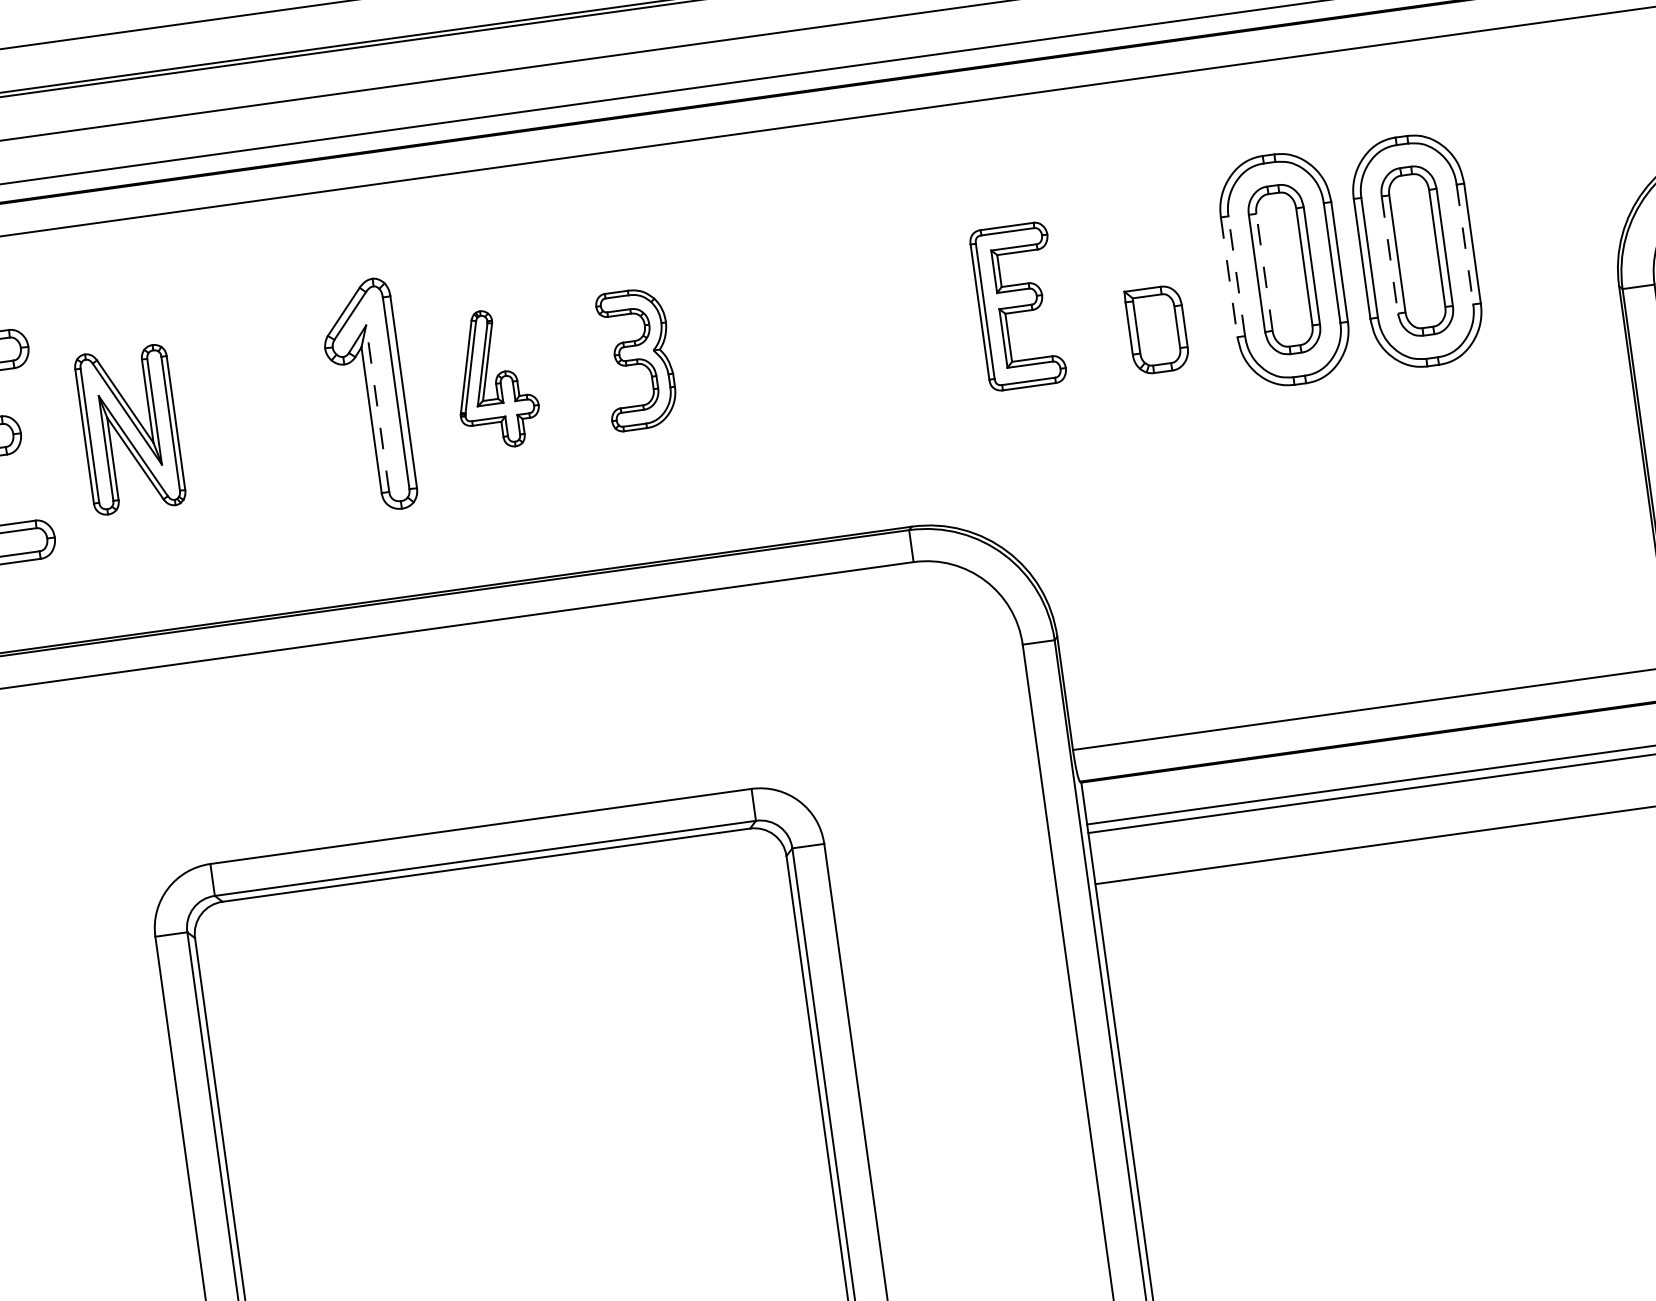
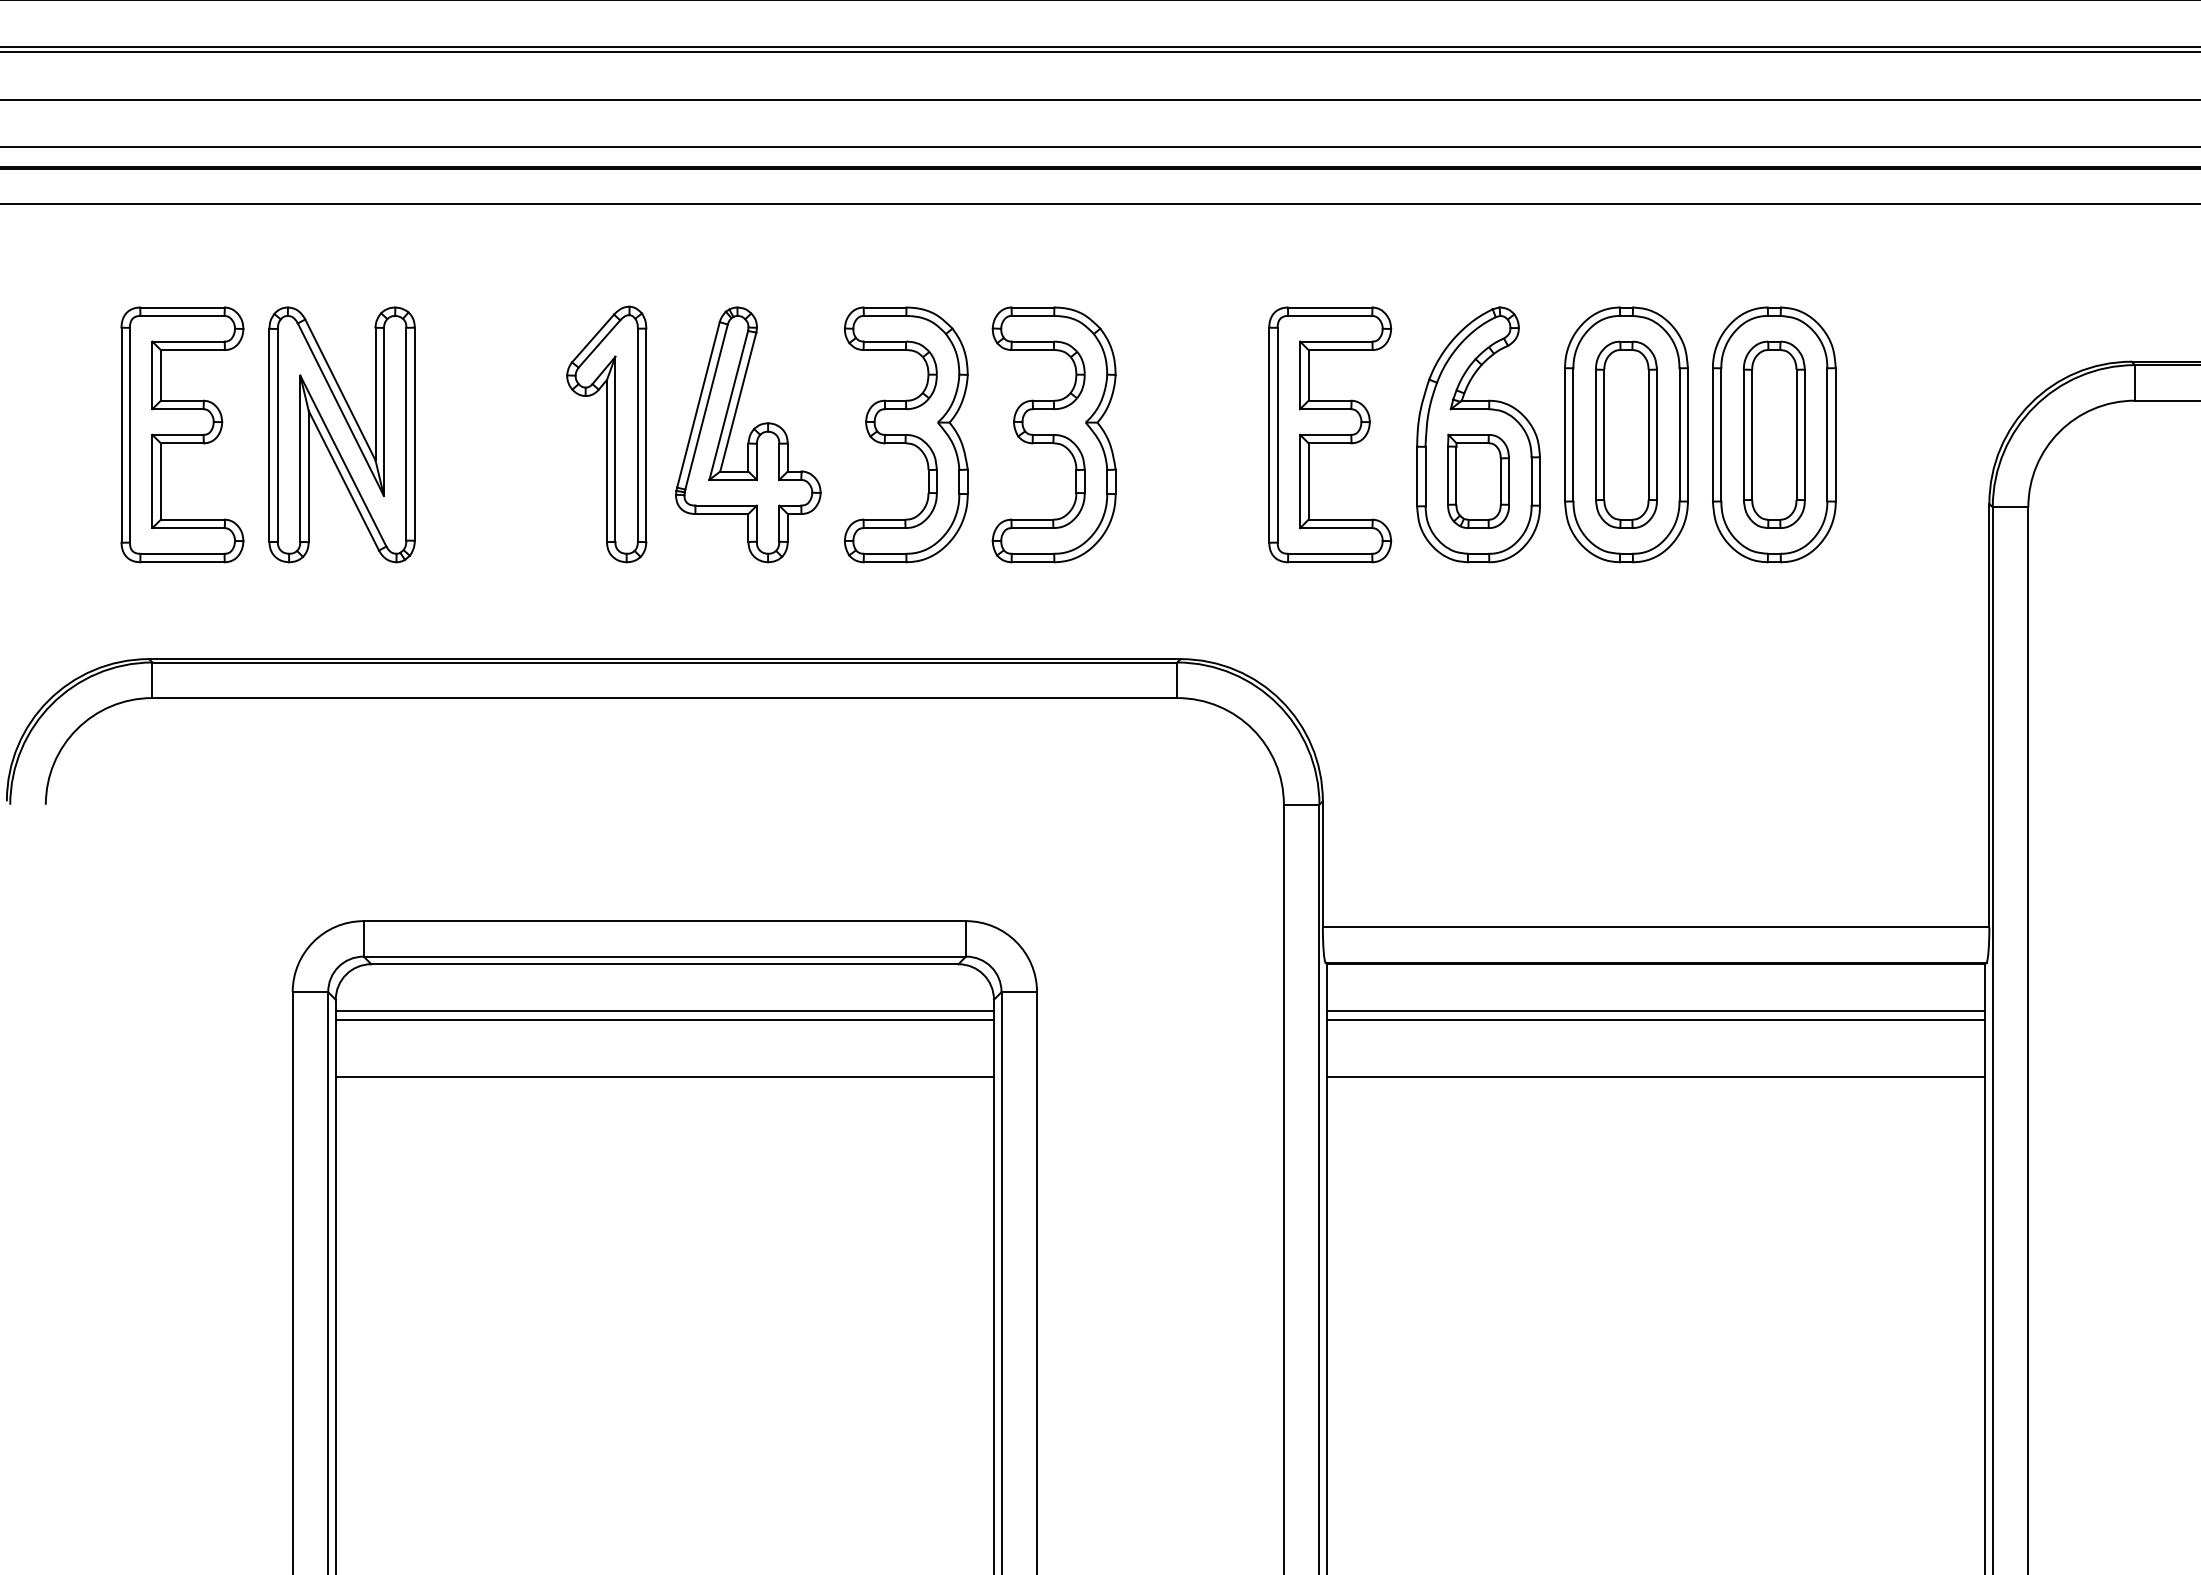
line: (1465, 244) -> (1827, 434), dashed -> solid
line: (1389, 255) -> (1743, 435), dashed -> solid
line: (1264, 272) -> (1604, 434), dashed -> solid
line: (1236, 275) -> (1573, 434), dashed -> solid
line: (1229, 276) -> (1565, 434), dashed -> solid
part: (1151, 287) -> (1478, 434), added
part: (1018, 306) -> (1330, 434), size x1.43
part: (769, 340) -> (1053, 434), added
part: (637, 359) -> (906, 434), size x1.67
part: (495, 378) -> (748, 434), size x1.67
line: (377, 408) -> (615, 449), dashed -> solid
part: (129, 429) -> (341, 434), size x1.43
line: (491, 906) -> (664, 1010), added
line: (493, 915) -> (664, 1020), added
line: (500, 967) -> (664, 1077), added

